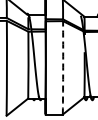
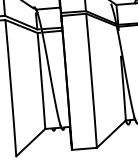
arc: (63, 67) -> (92, 80), dashed -> solid

